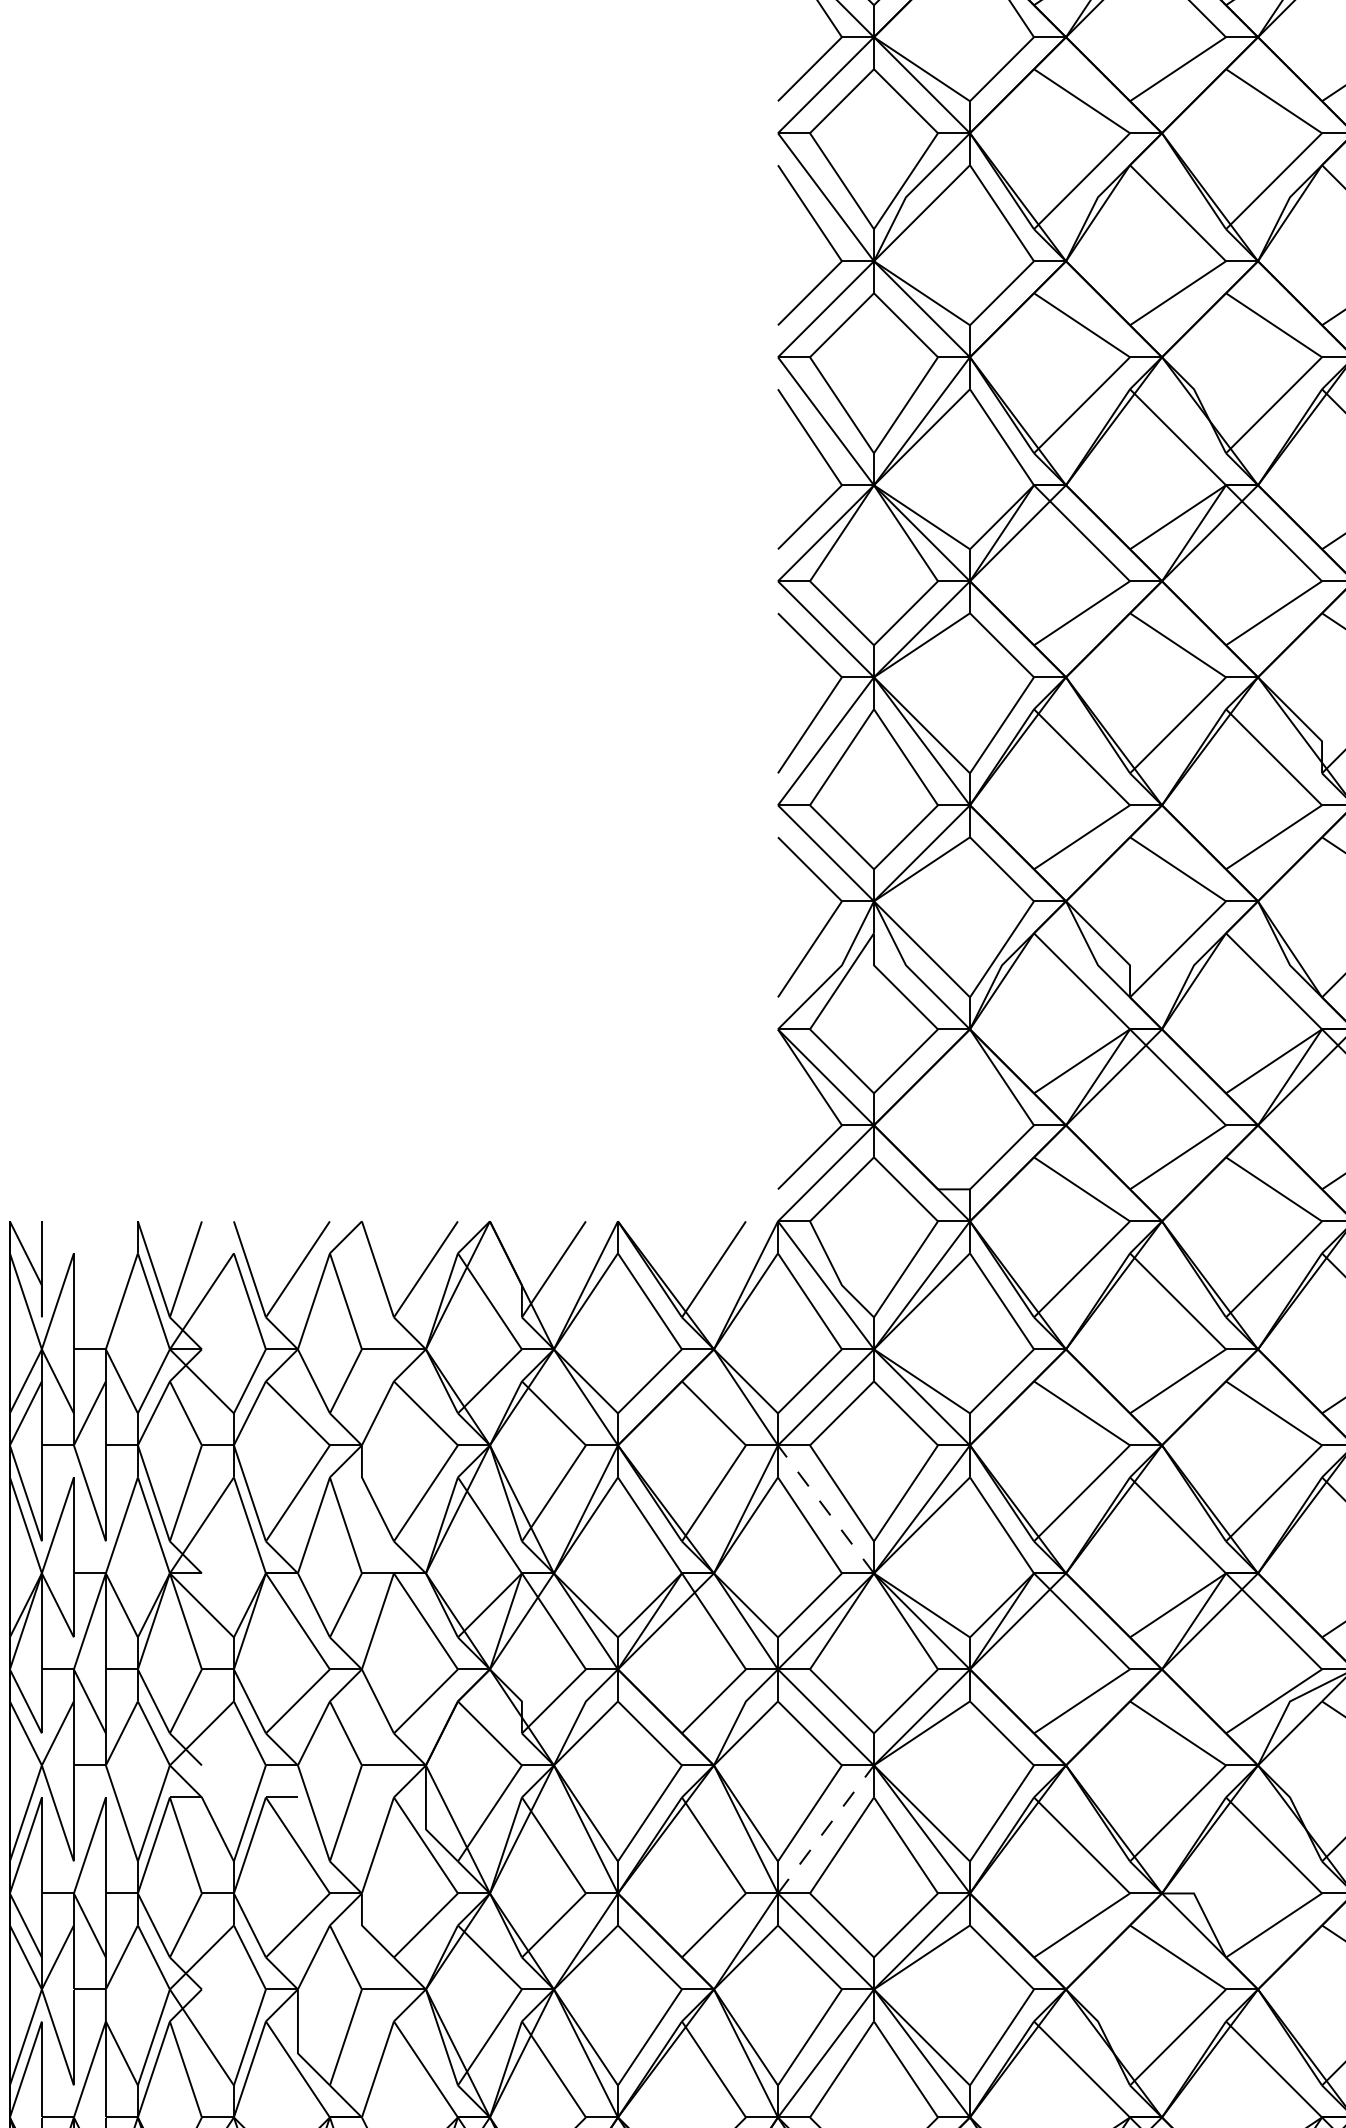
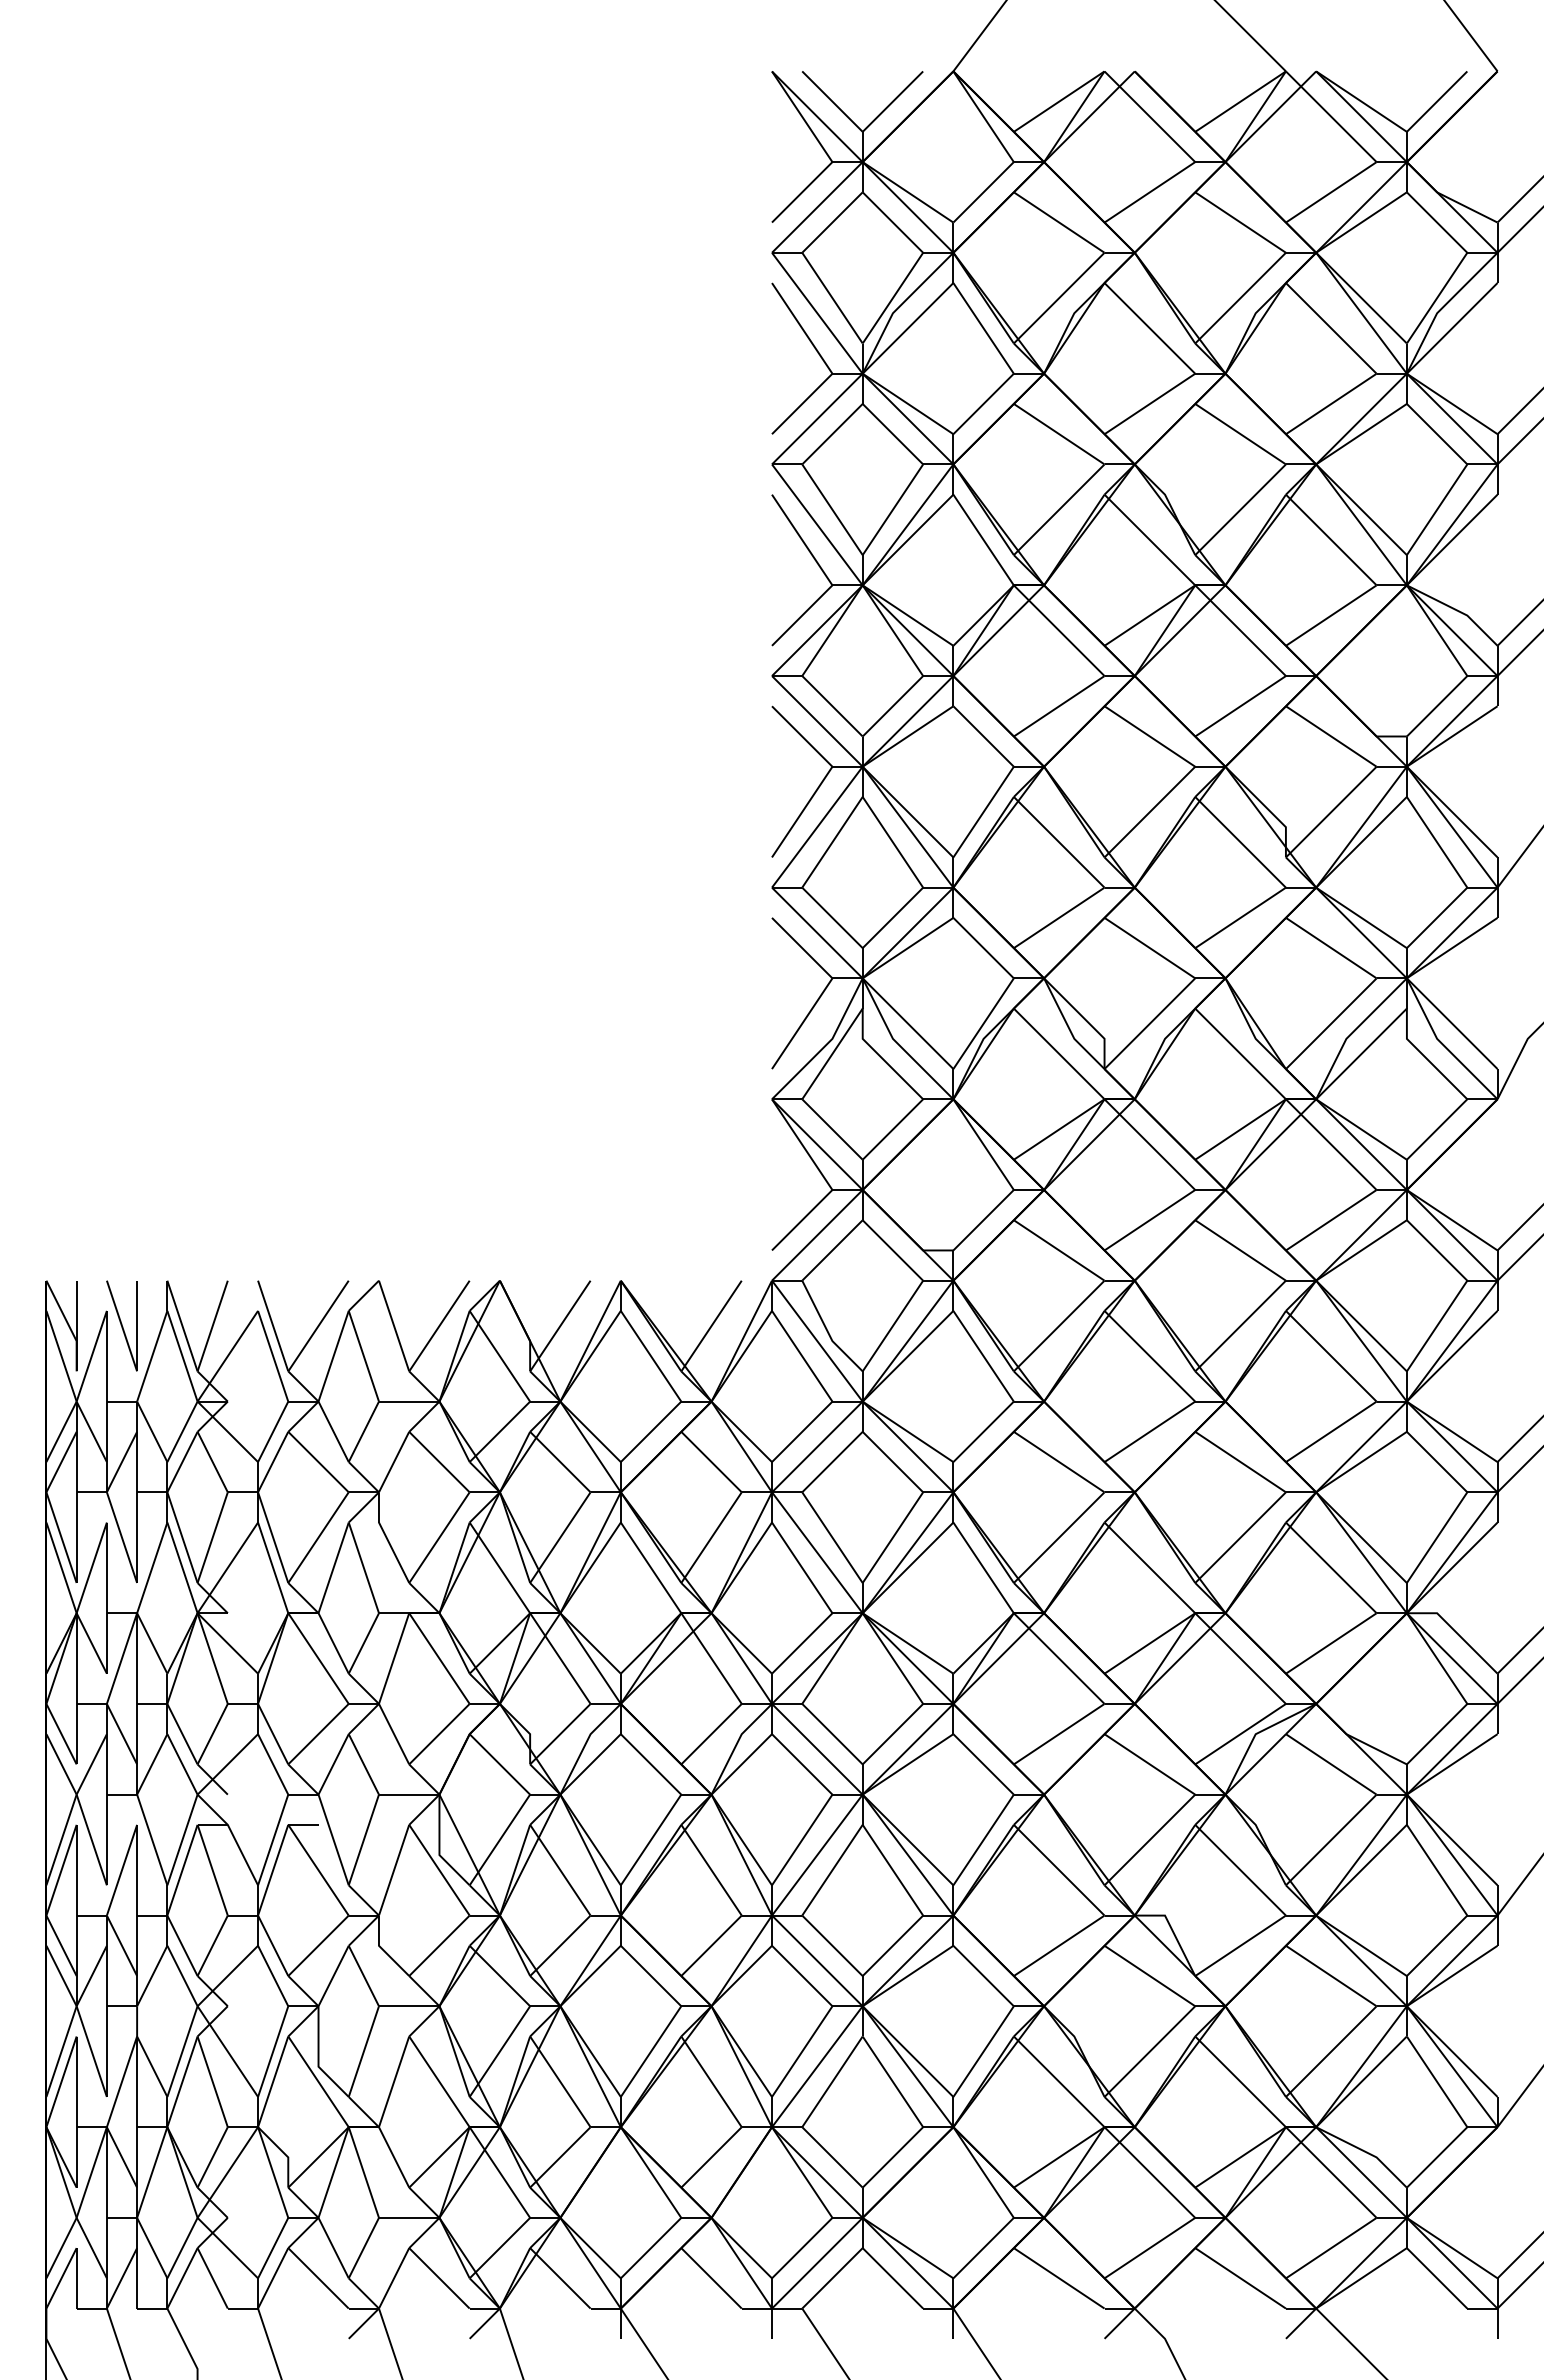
part: (89, 1268) -> (121, 1325), added
line: (826, 1509) -> (817, 1552), dashed -> solid
line: (826, 1829) -> (817, 1855), dashed -> solid

